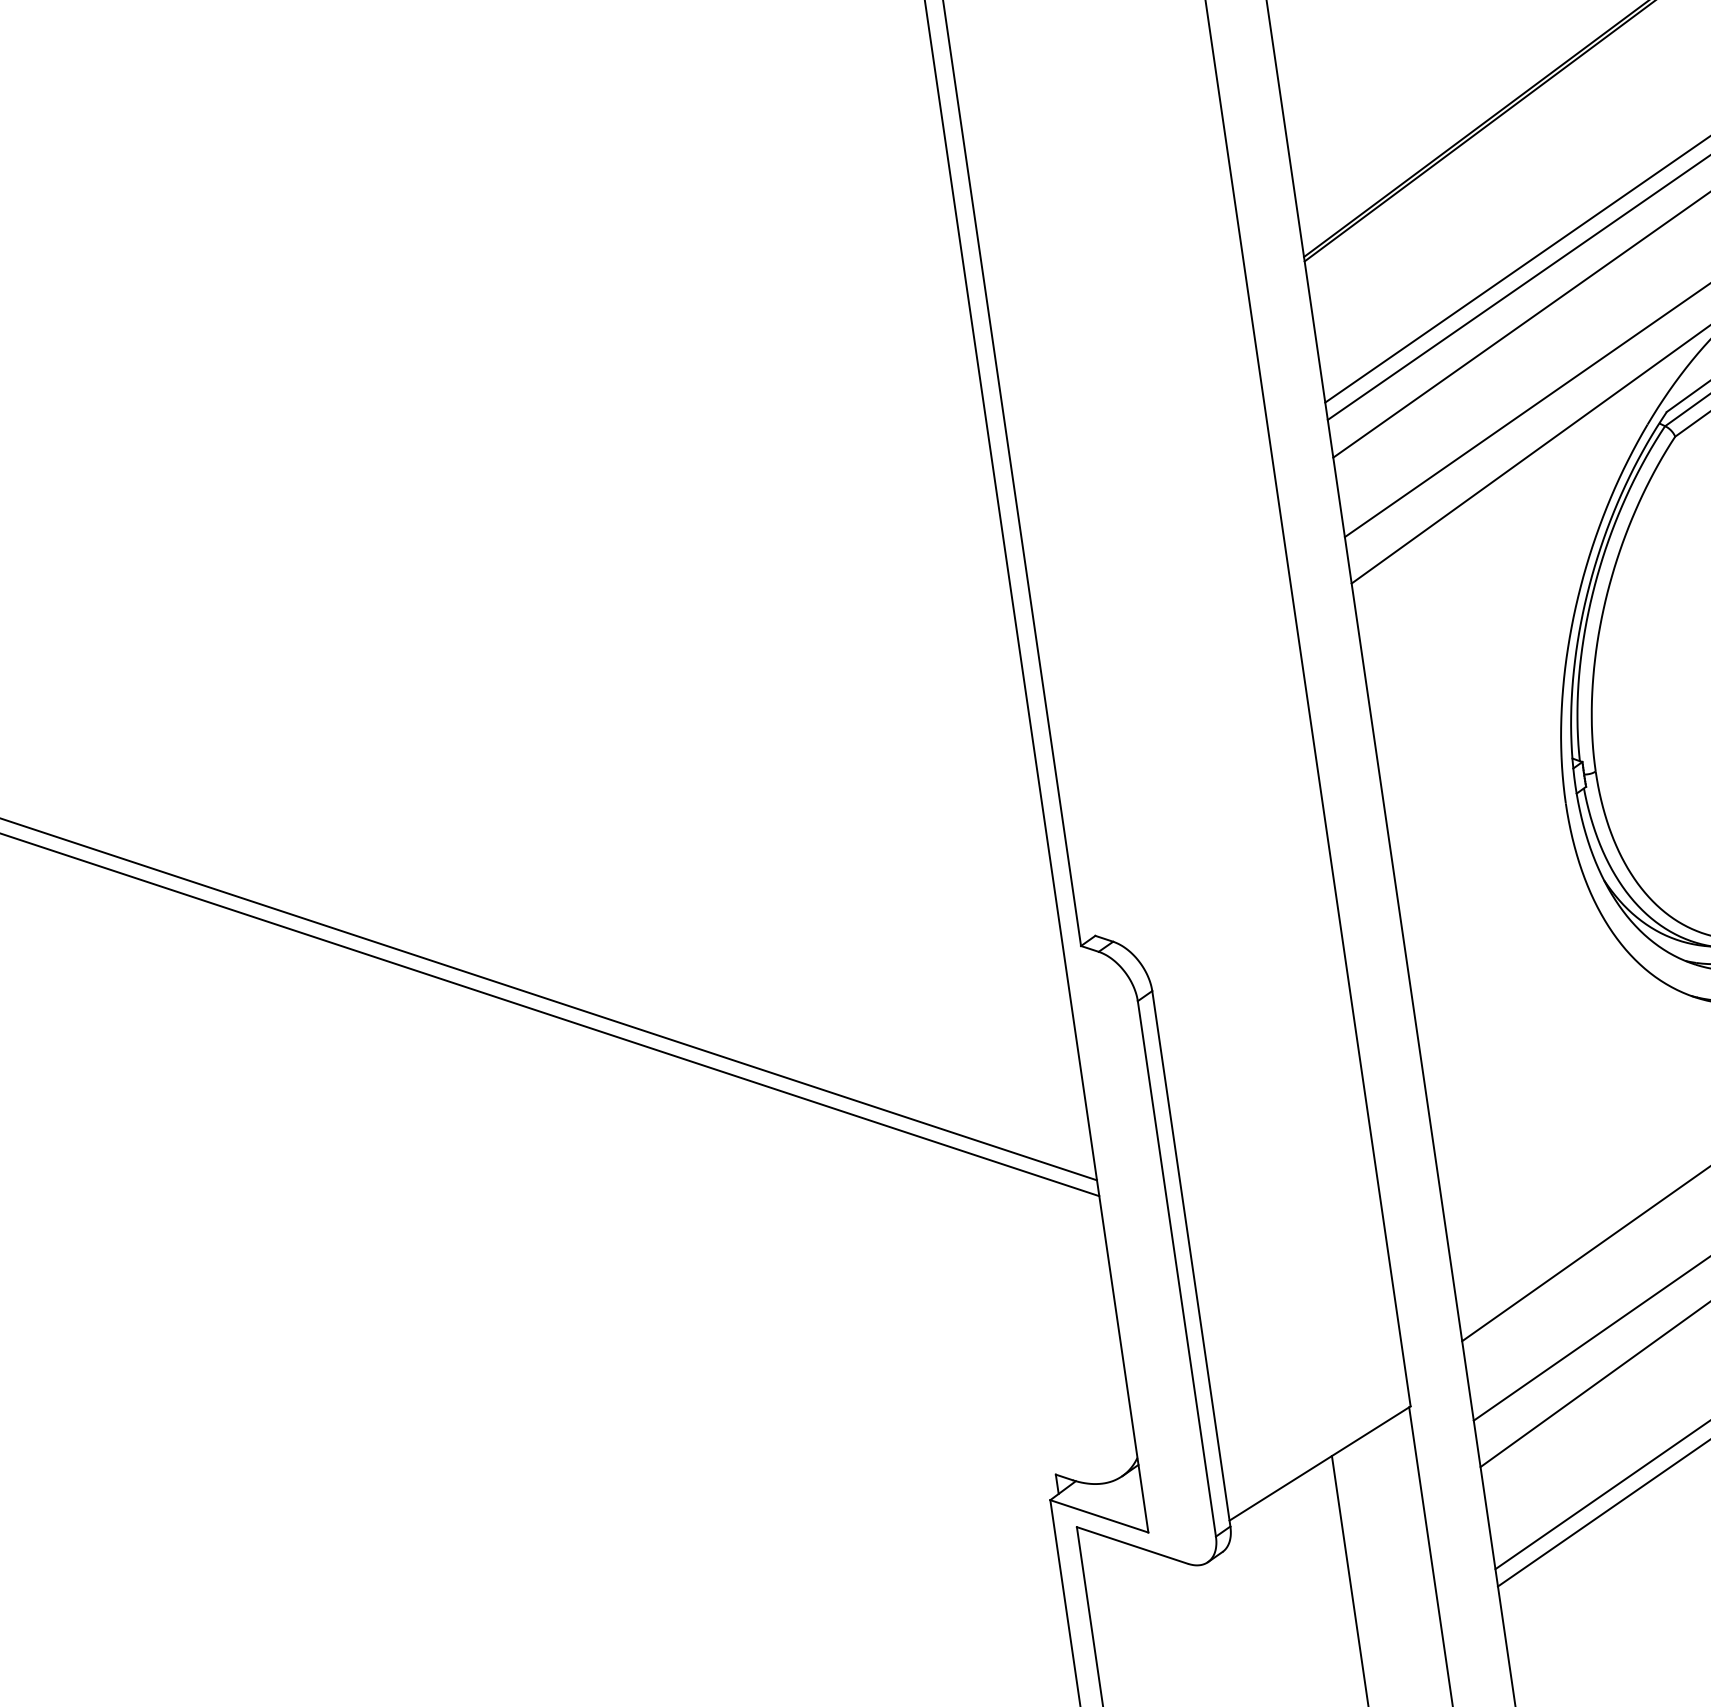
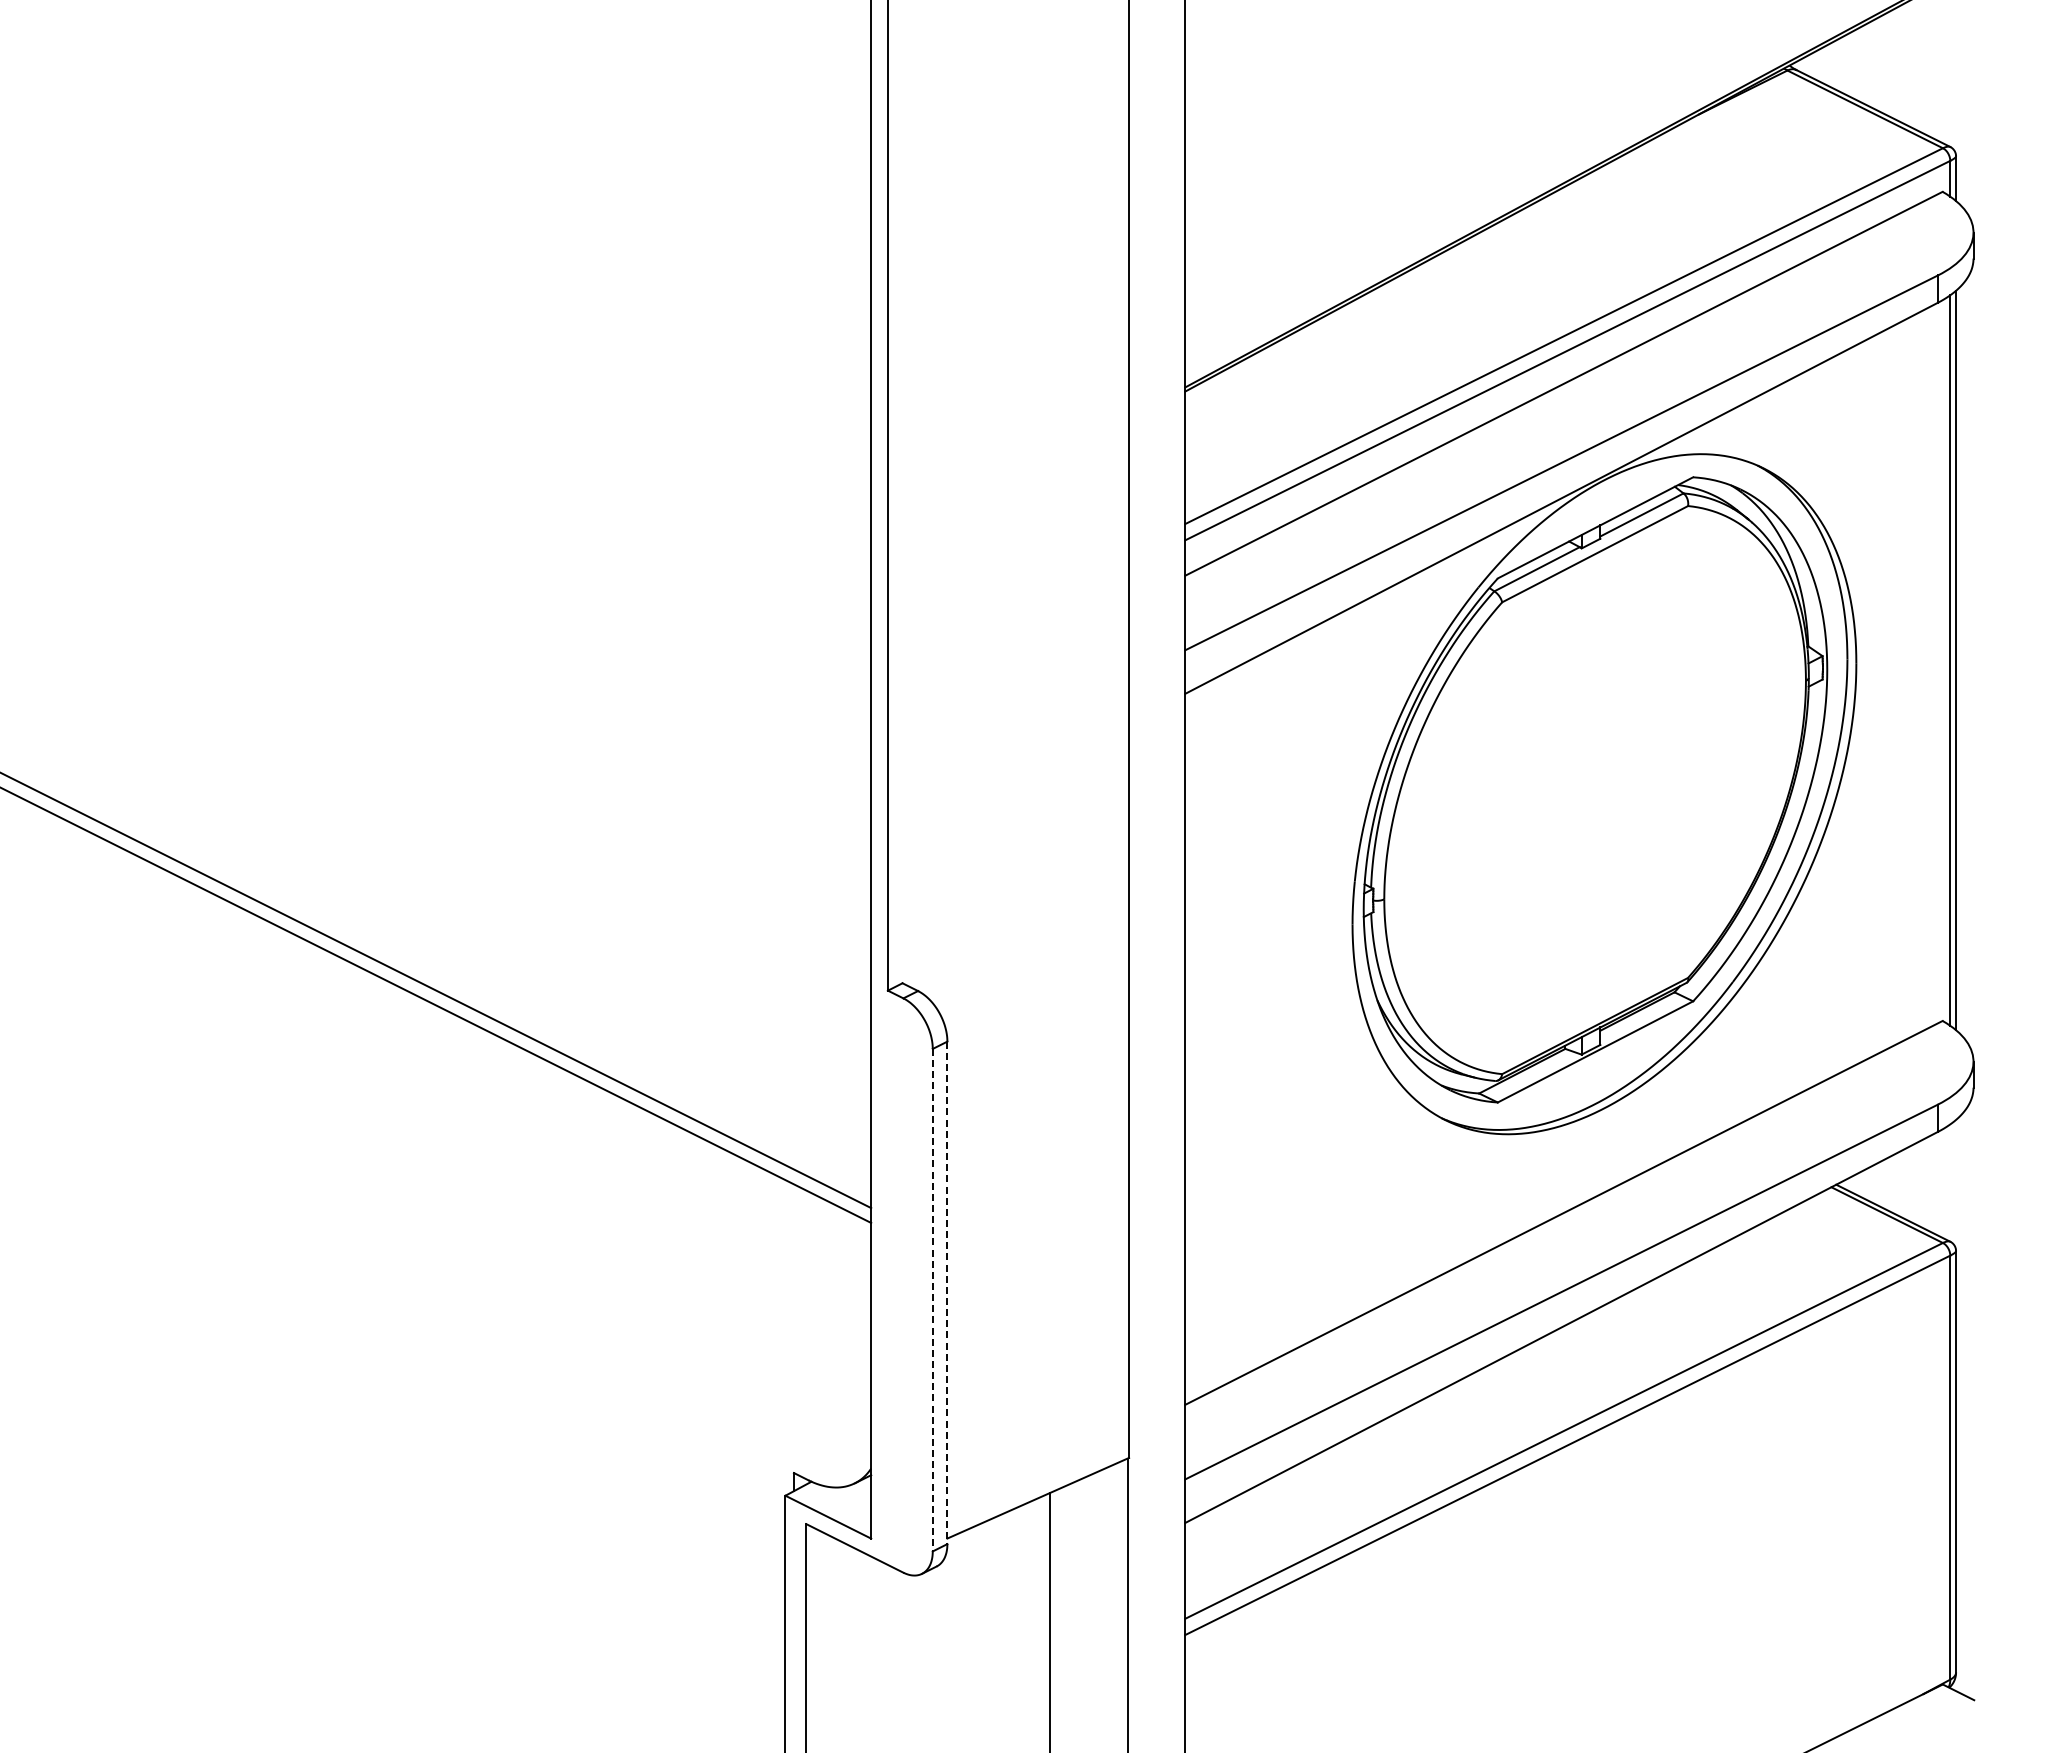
line: (1191, 1259) -> (947, 1293), solid -> dashed
line: (1176, 1269) -> (932, 1300), solid -> dashed

